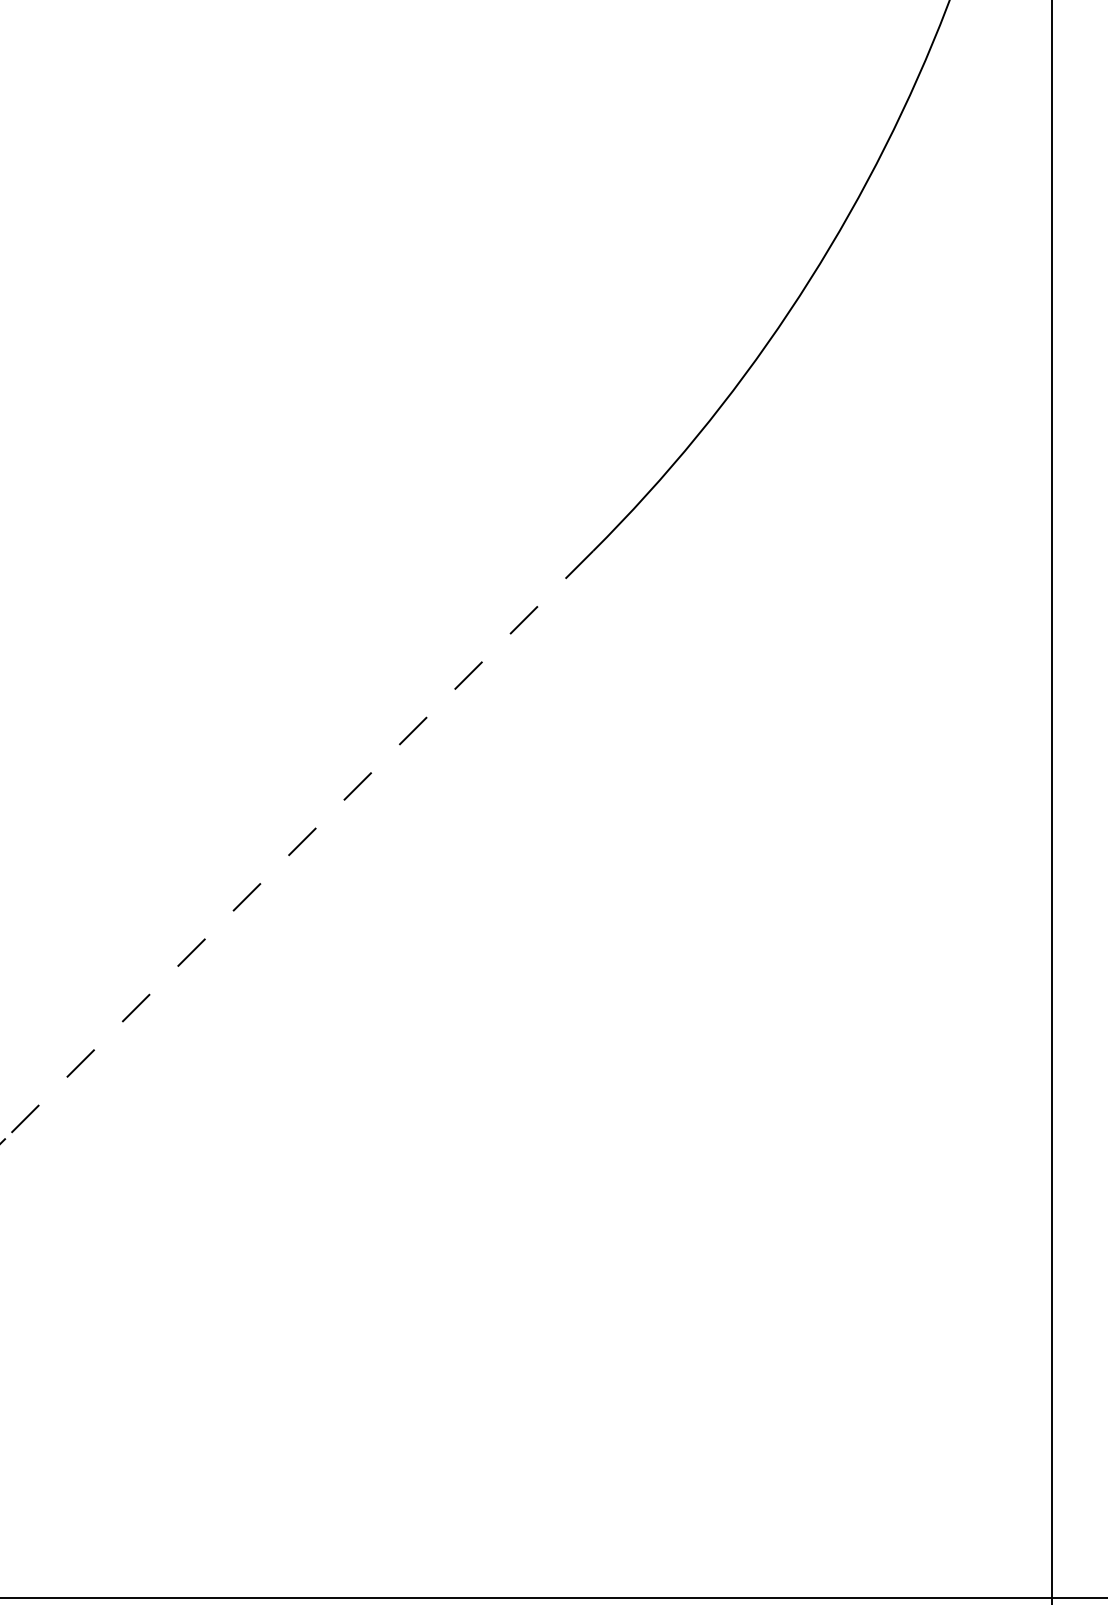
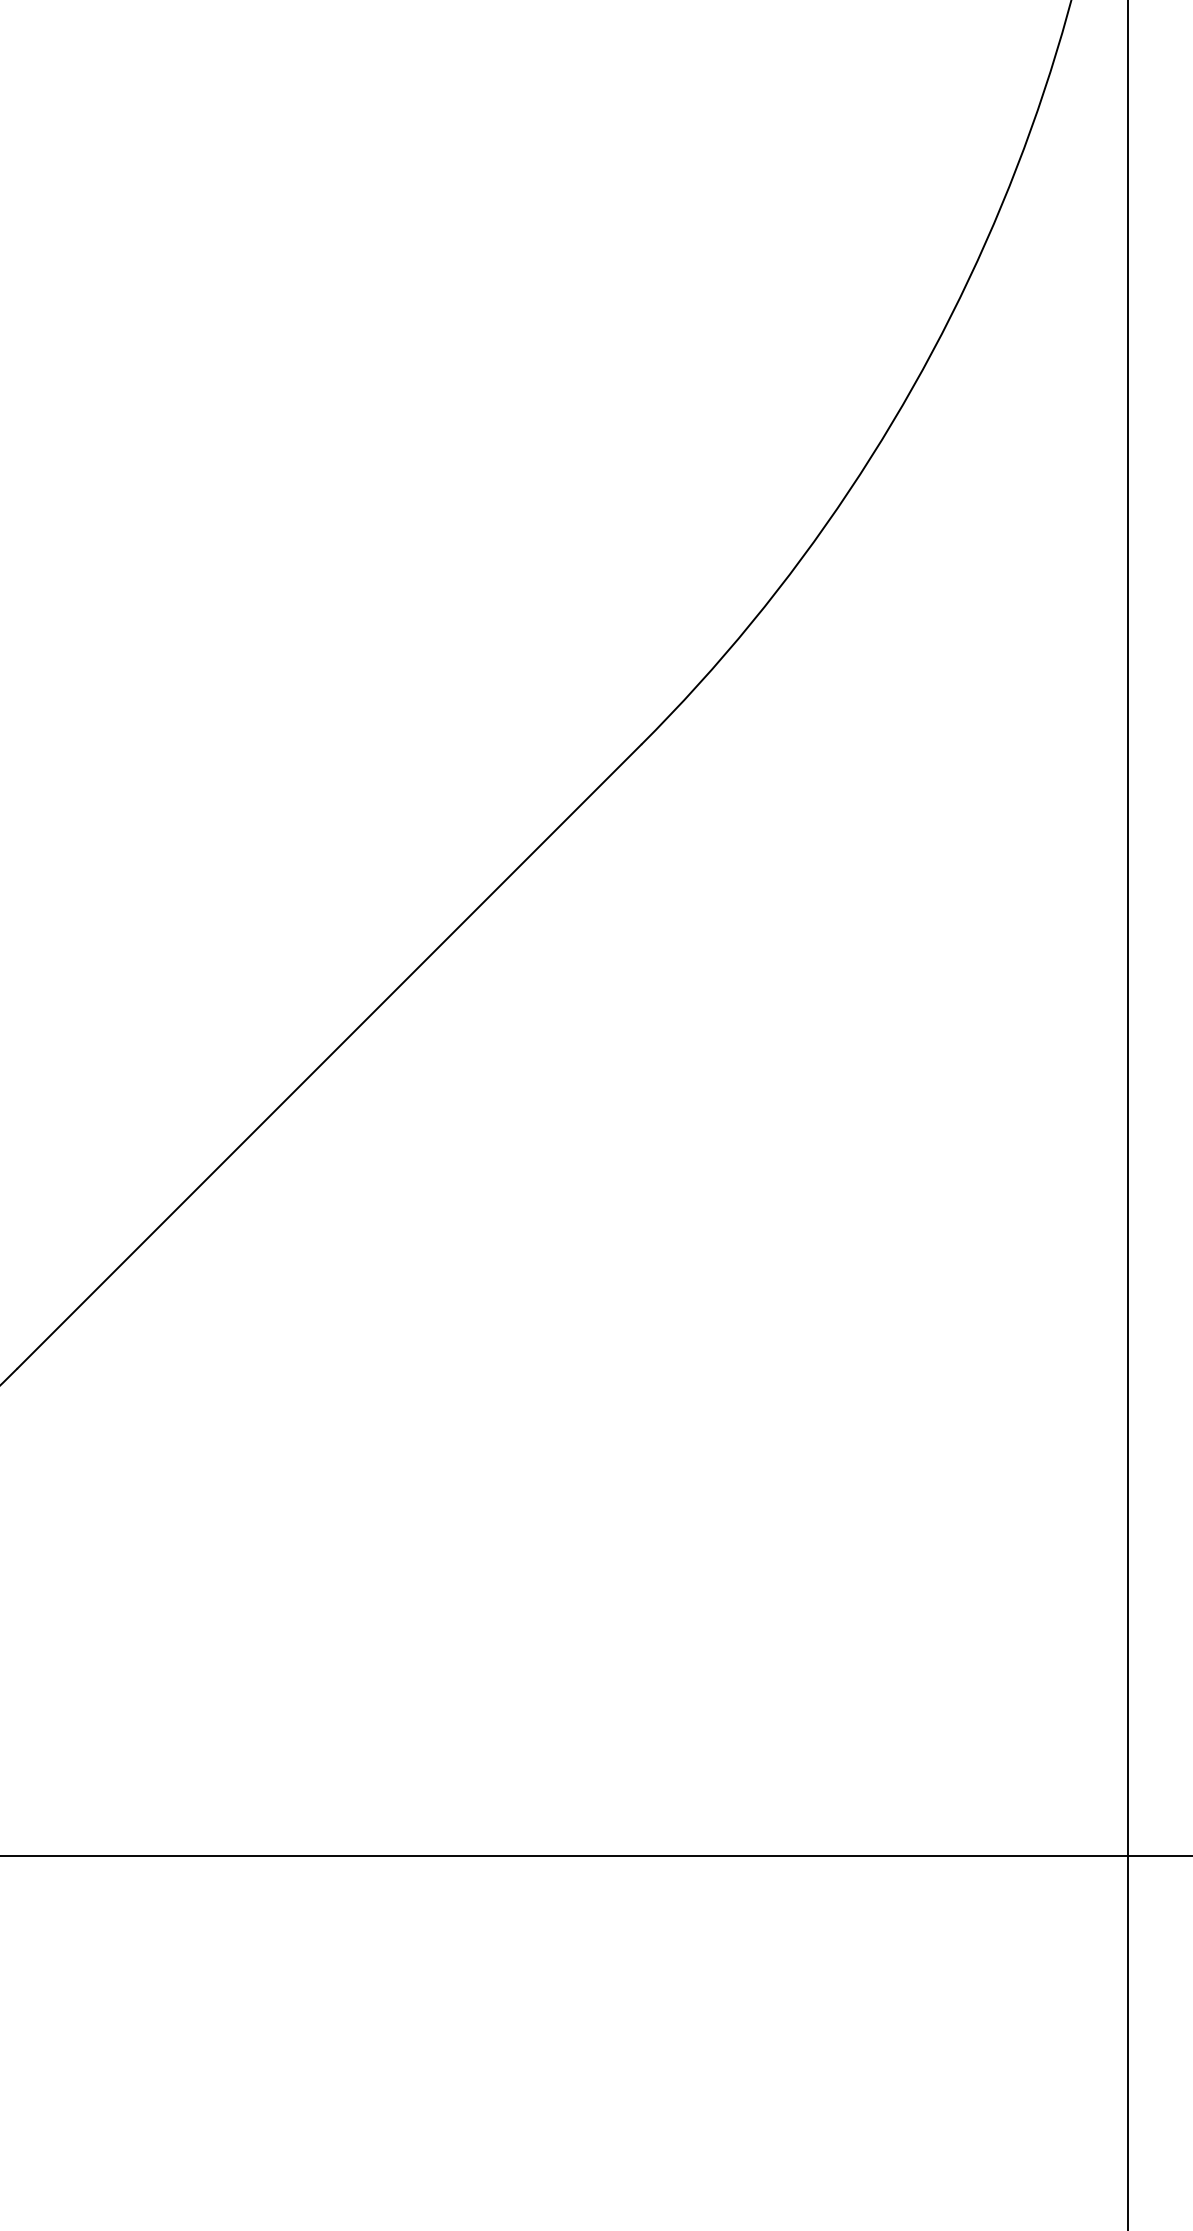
line: (299, 844) -> (329, 1056), dashed -> solid

